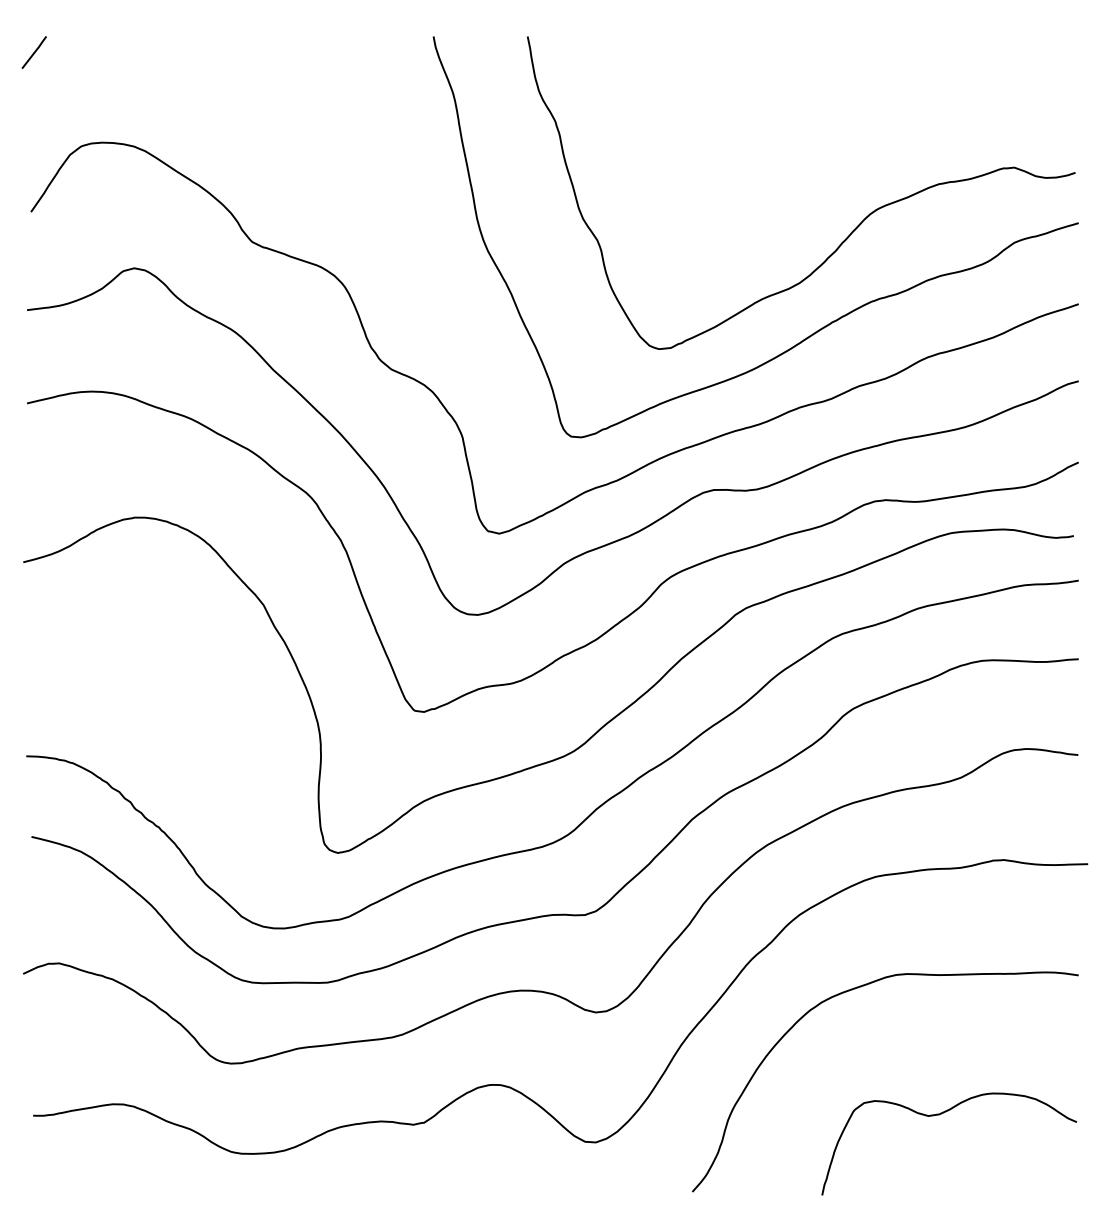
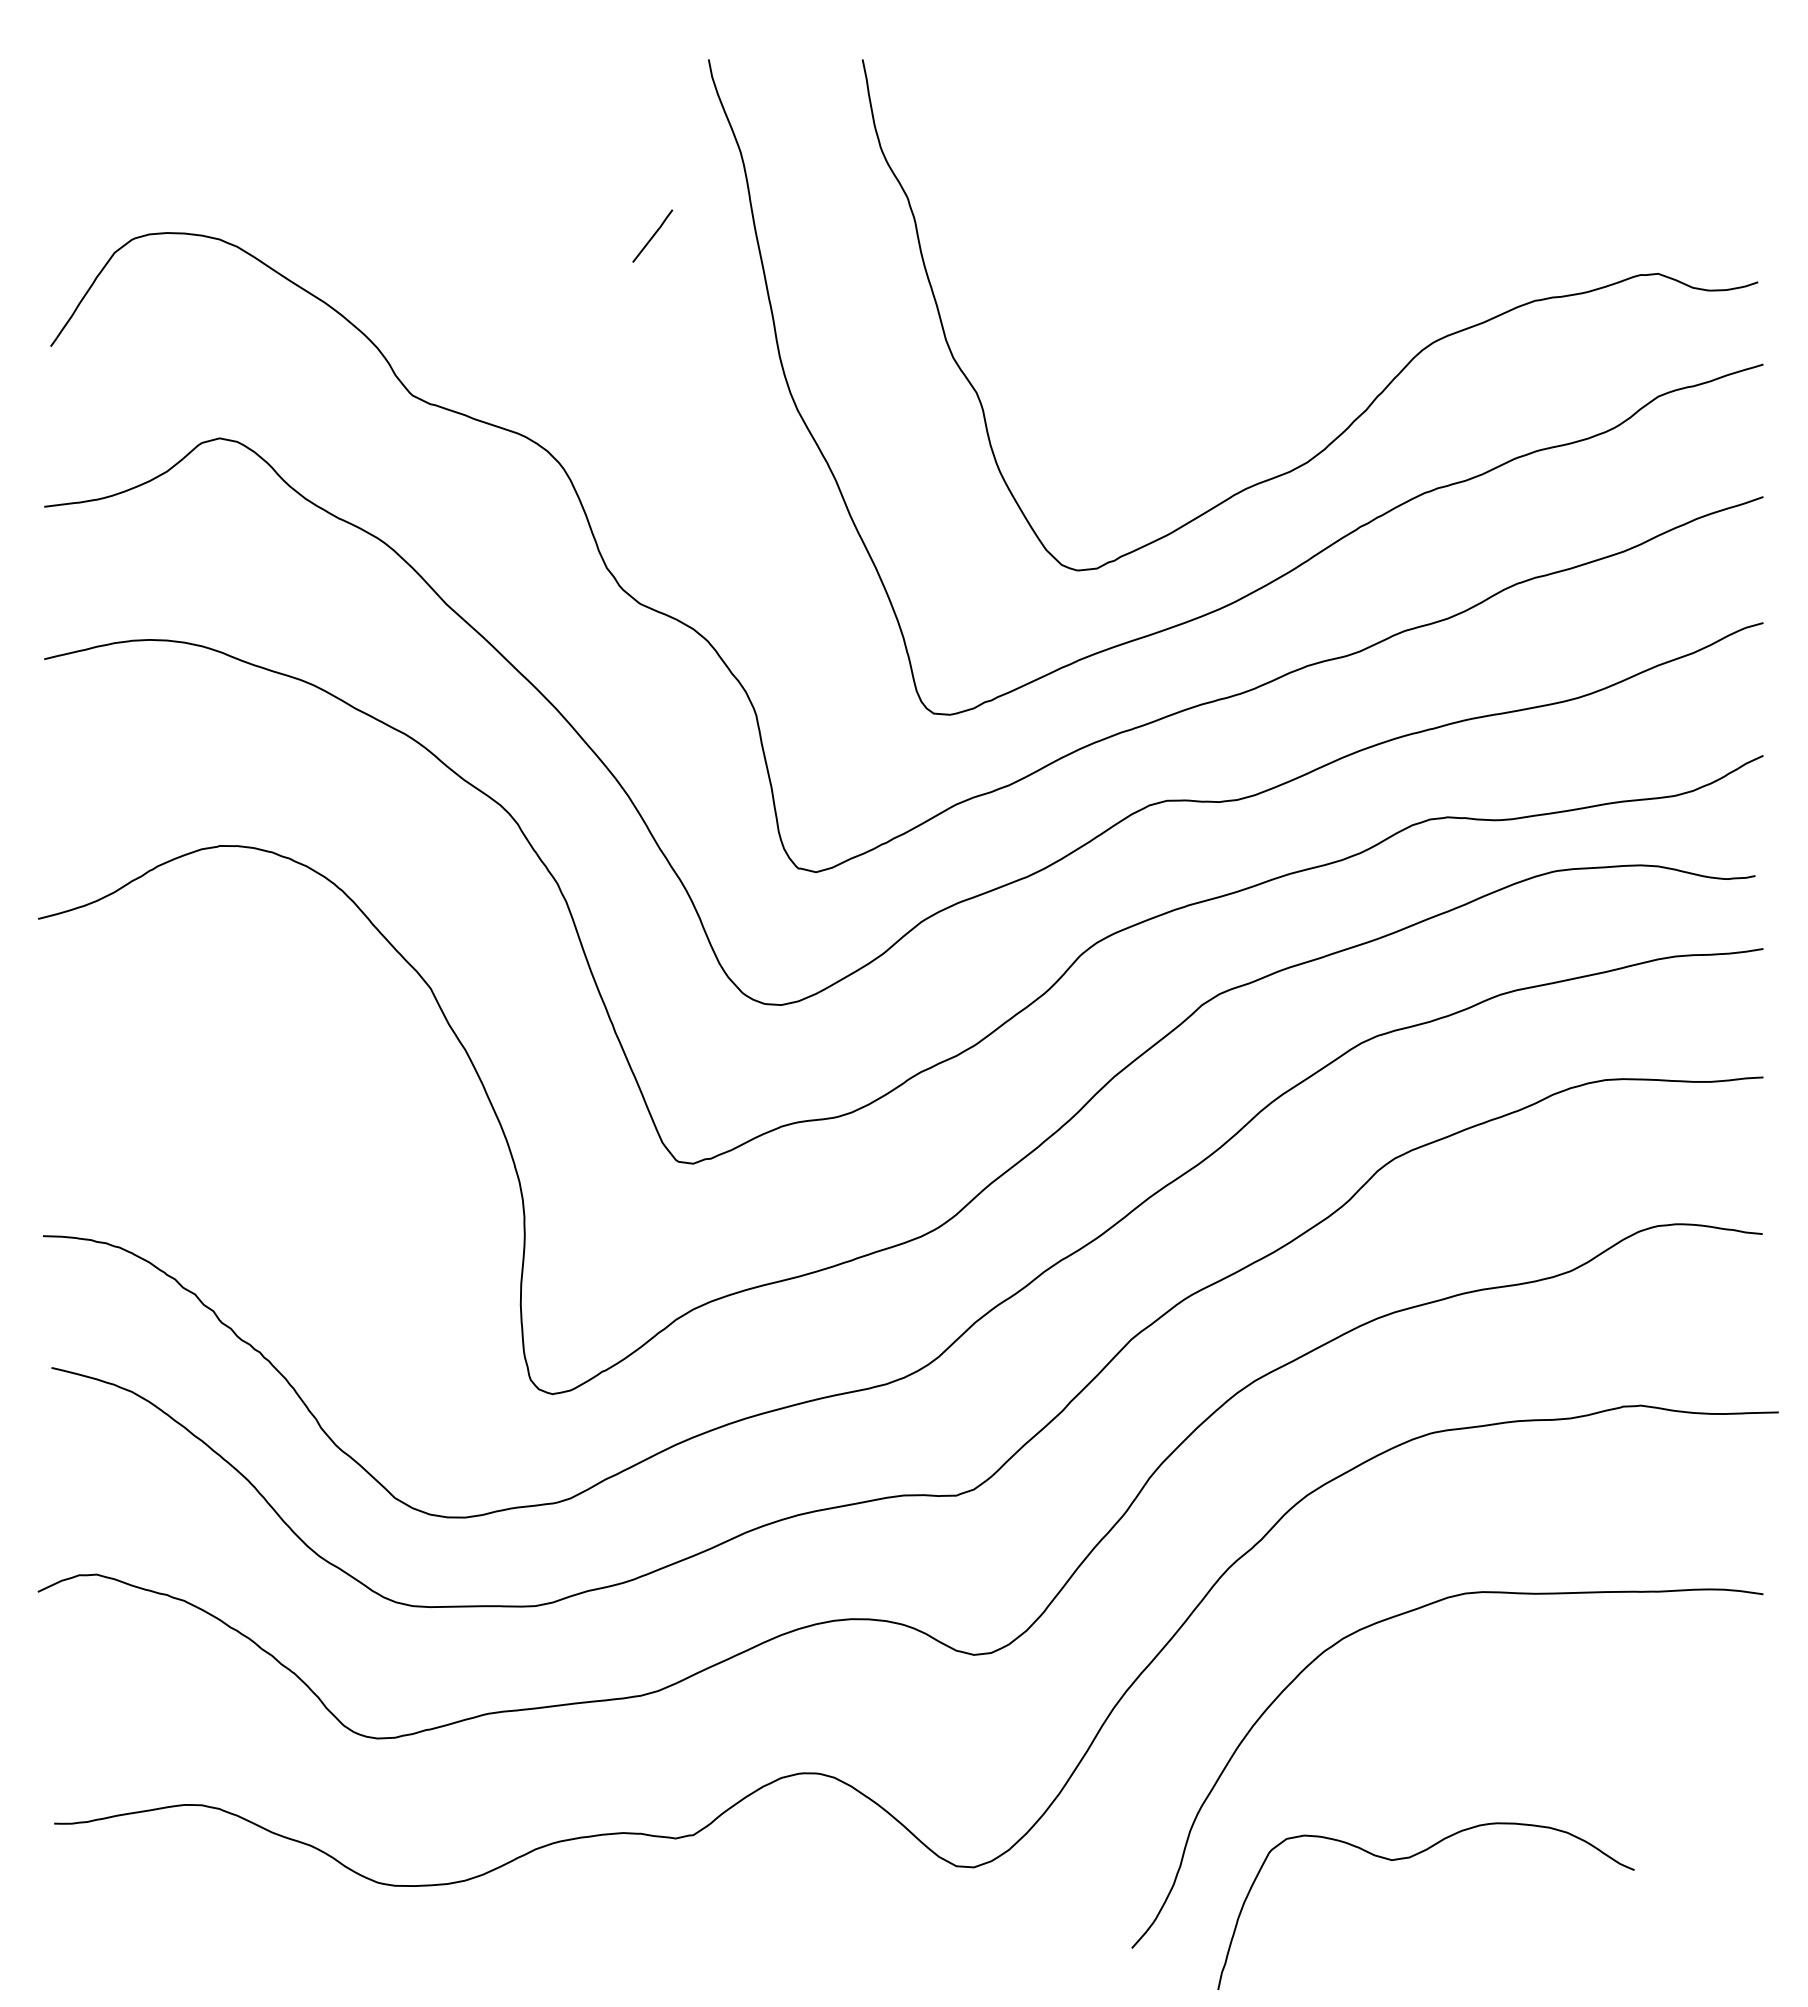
line: (33, 52) -> (651, 236), moved
curve: (939, 1115) -> (1409, 1859), moved

